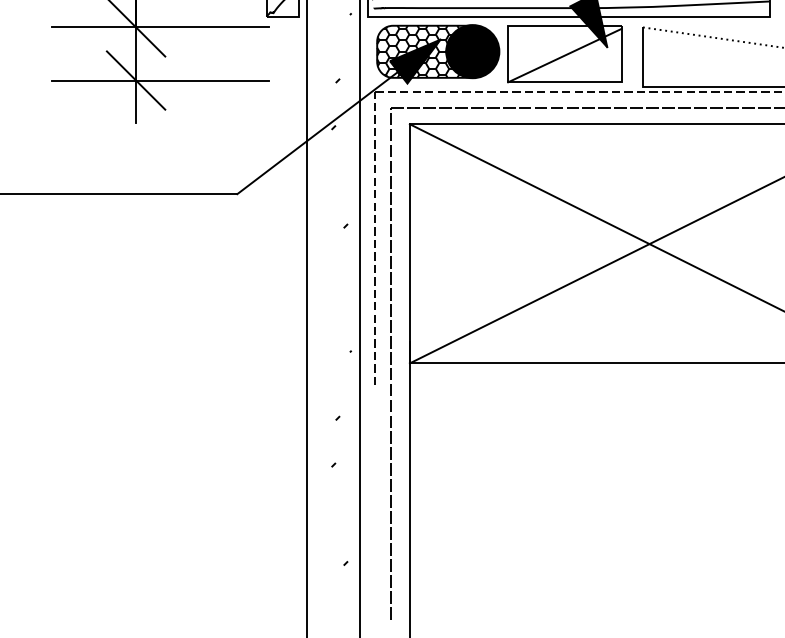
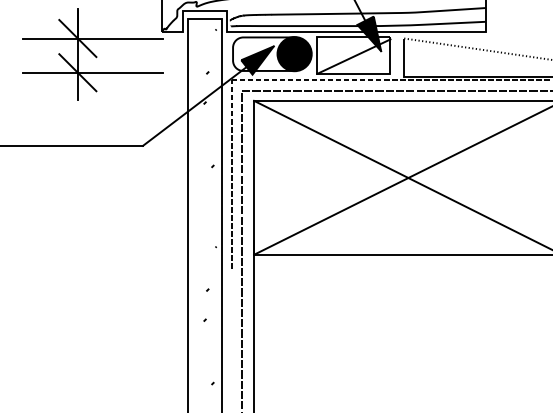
hatch: (424, 50) -> (263, 53), removed

